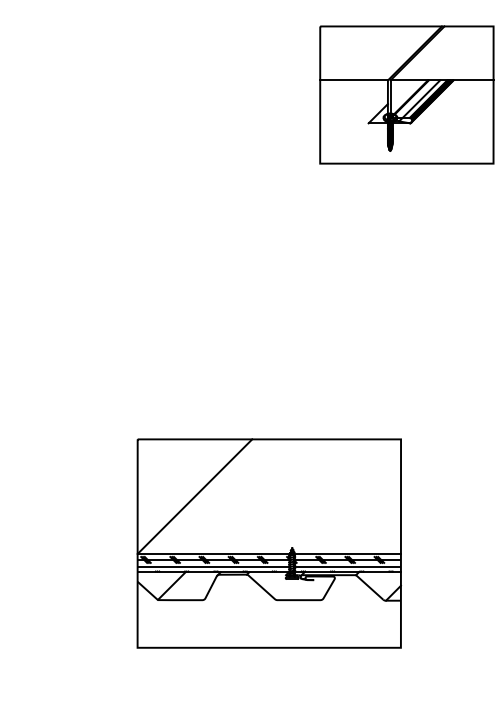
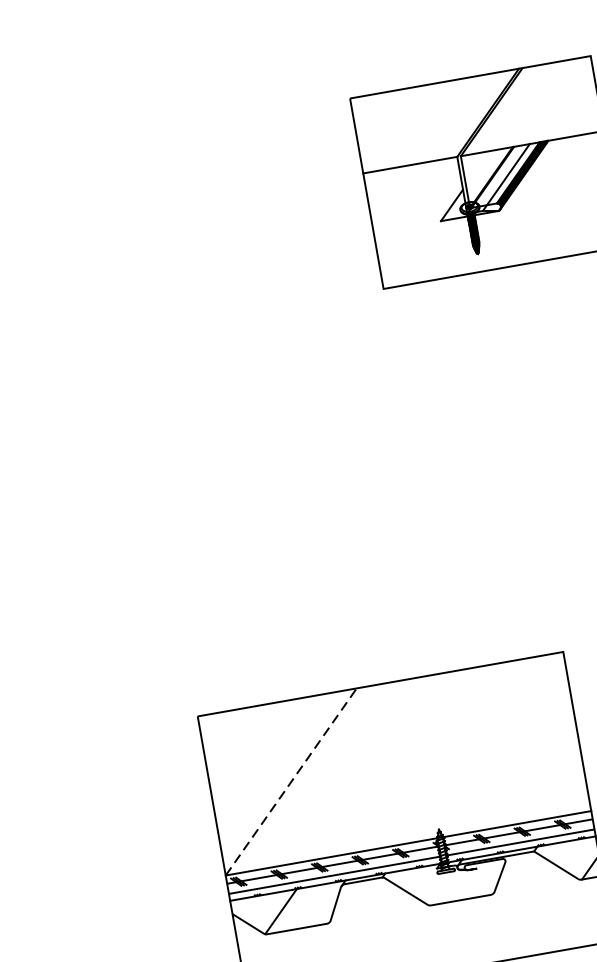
line: (195, 496) -> (291, 781), solid -> dashed

